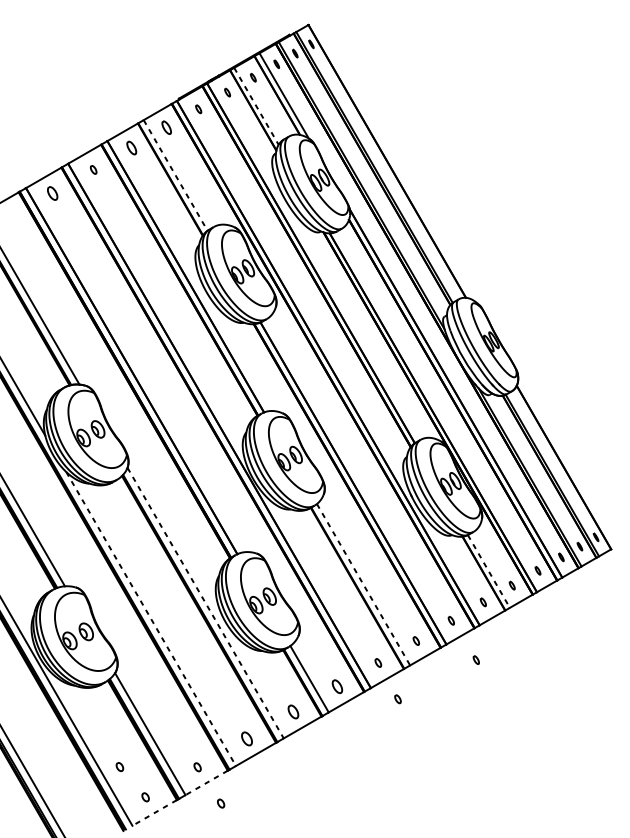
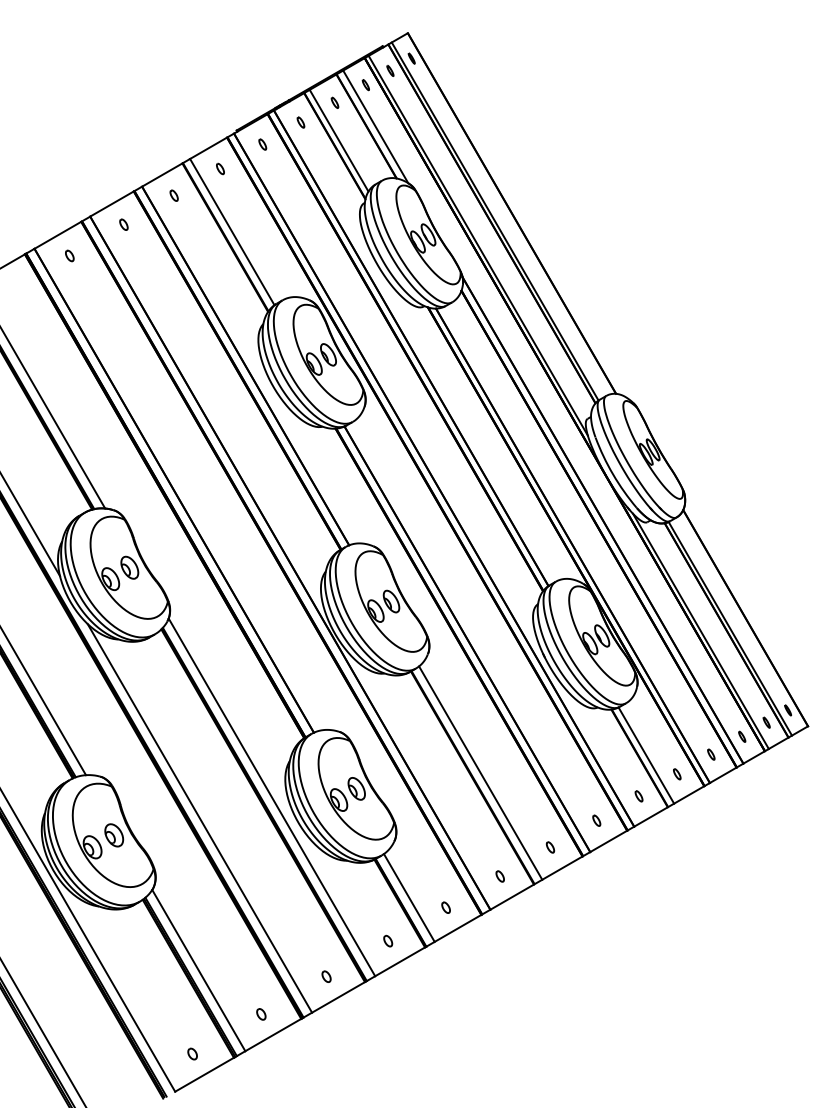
line: (256, 106) -> (339, 140), dashed -> solid
part: (166, 127) -> (220, 168), size x0.62
part: (131, 147) -> (173, 195), size x0.62
line: (175, 175) -> (232, 232), dashed -> solid
part: (52, 193) -> (69, 255), size x0.62
line: (488, 571) -> (646, 755), dashed -> solid
line: (363, 585) -> (480, 773), dashed -> solid
line: (205, 603) -> (271, 797), dashed -> solid
line: (151, 619) -> (200, 818), dashed -> solid
part: (476, 659) -> (629, 872), removed
part: (336, 686) -> (445, 907), size x0.62
part: (397, 699) -> (525, 924), removed
part: (293, 711) -> (388, 940), size x0.62
part: (246, 738) -> (326, 976), size x0.62
part: (119, 766) -> (158, 1013), removed
line: (206, 783) -> (272, 1035), dashed -> solid
part: (221, 803) -> (292, 1062), removed
line: (154, 812) -> (204, 1074), dashed -> solid

